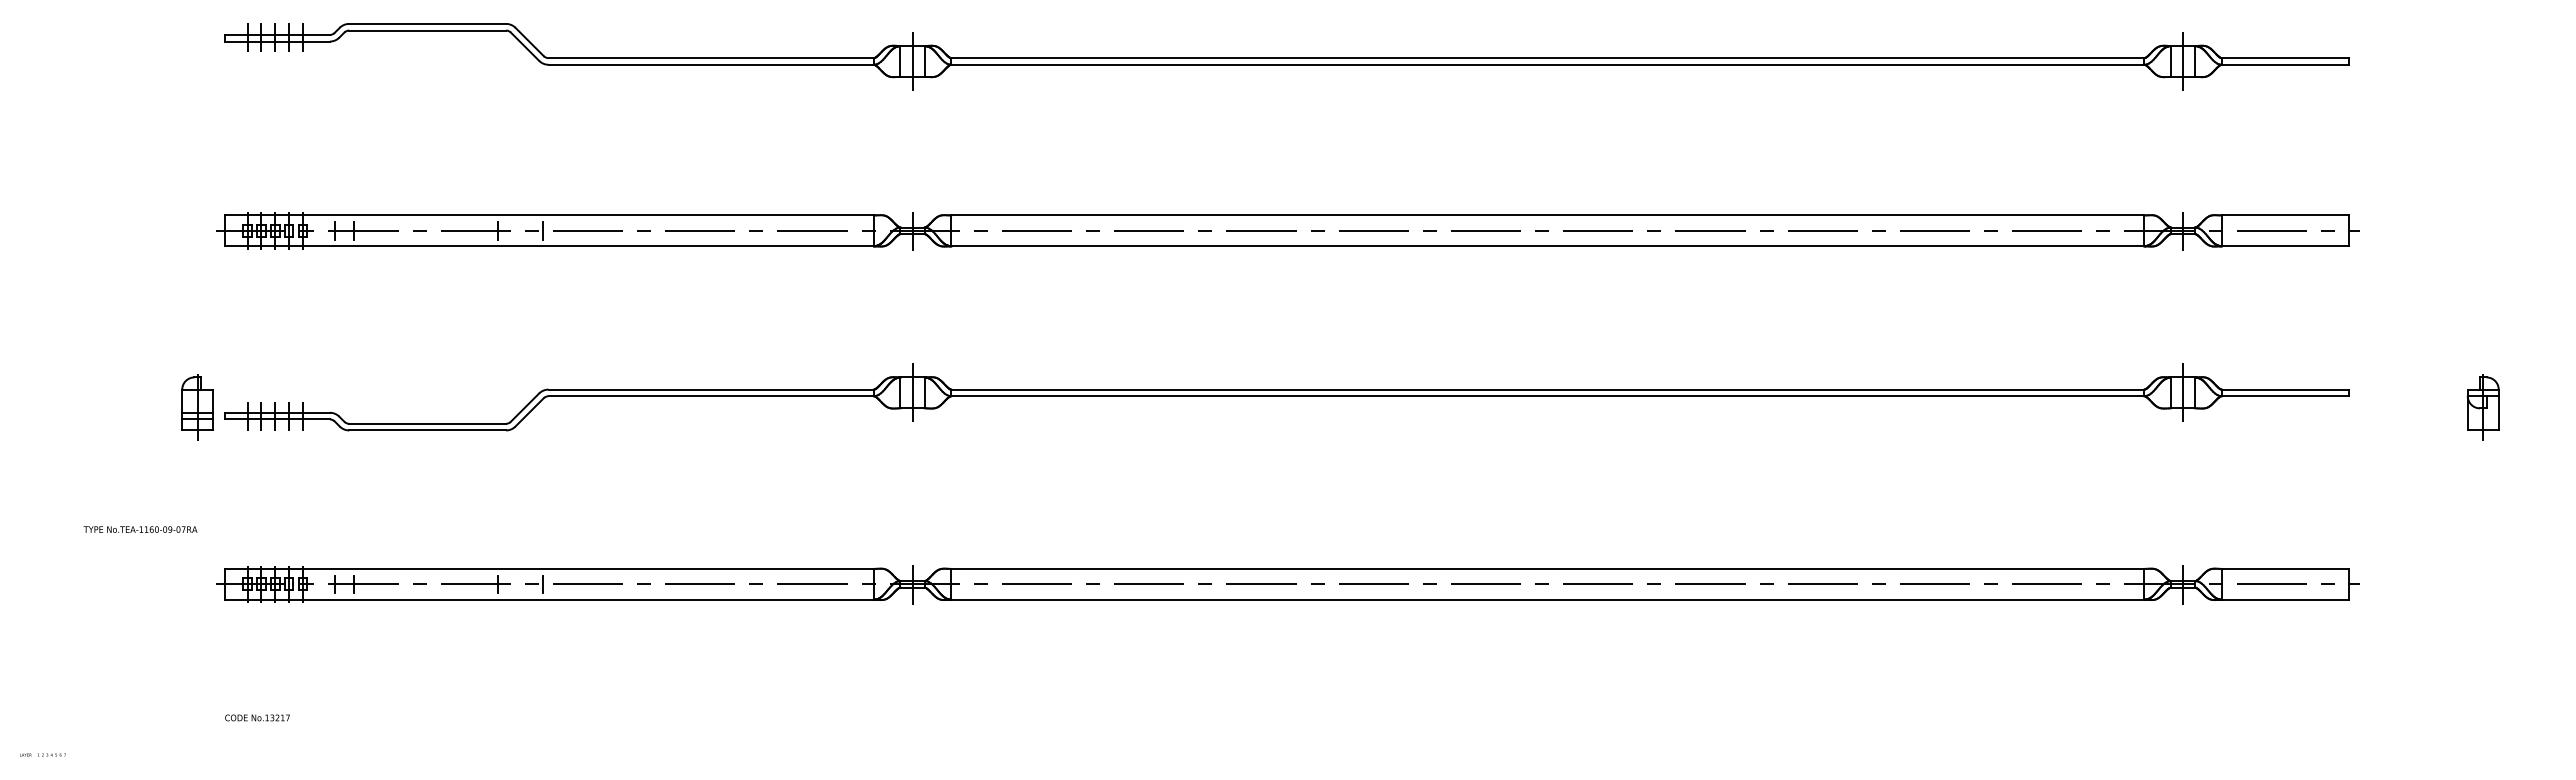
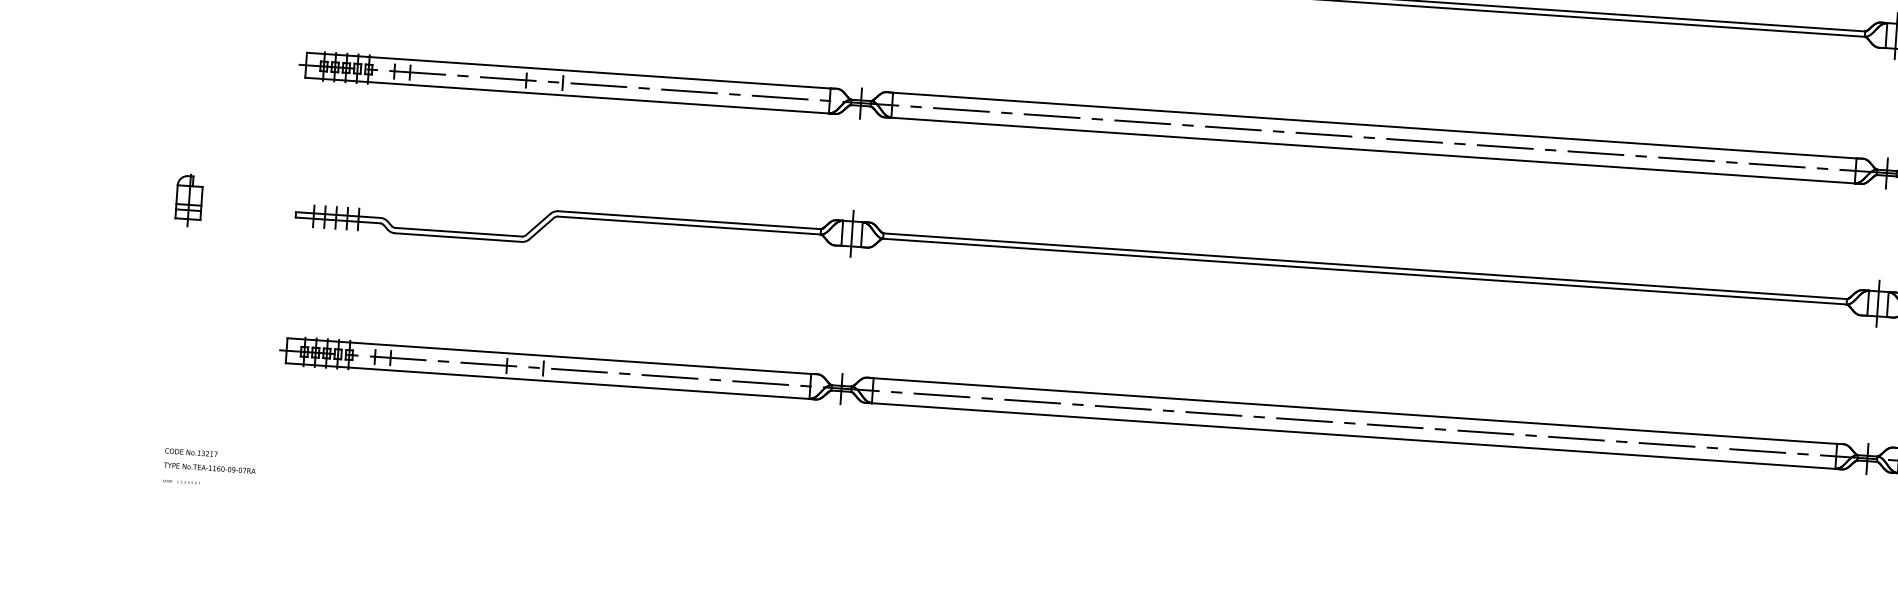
part: (197, 407) -> (189, 200), moved
text: (140, 529) -> (209, 468), moved
text: (257, 717) -> (191, 452), moved
text: (42, 754) -> (181, 481), moved

